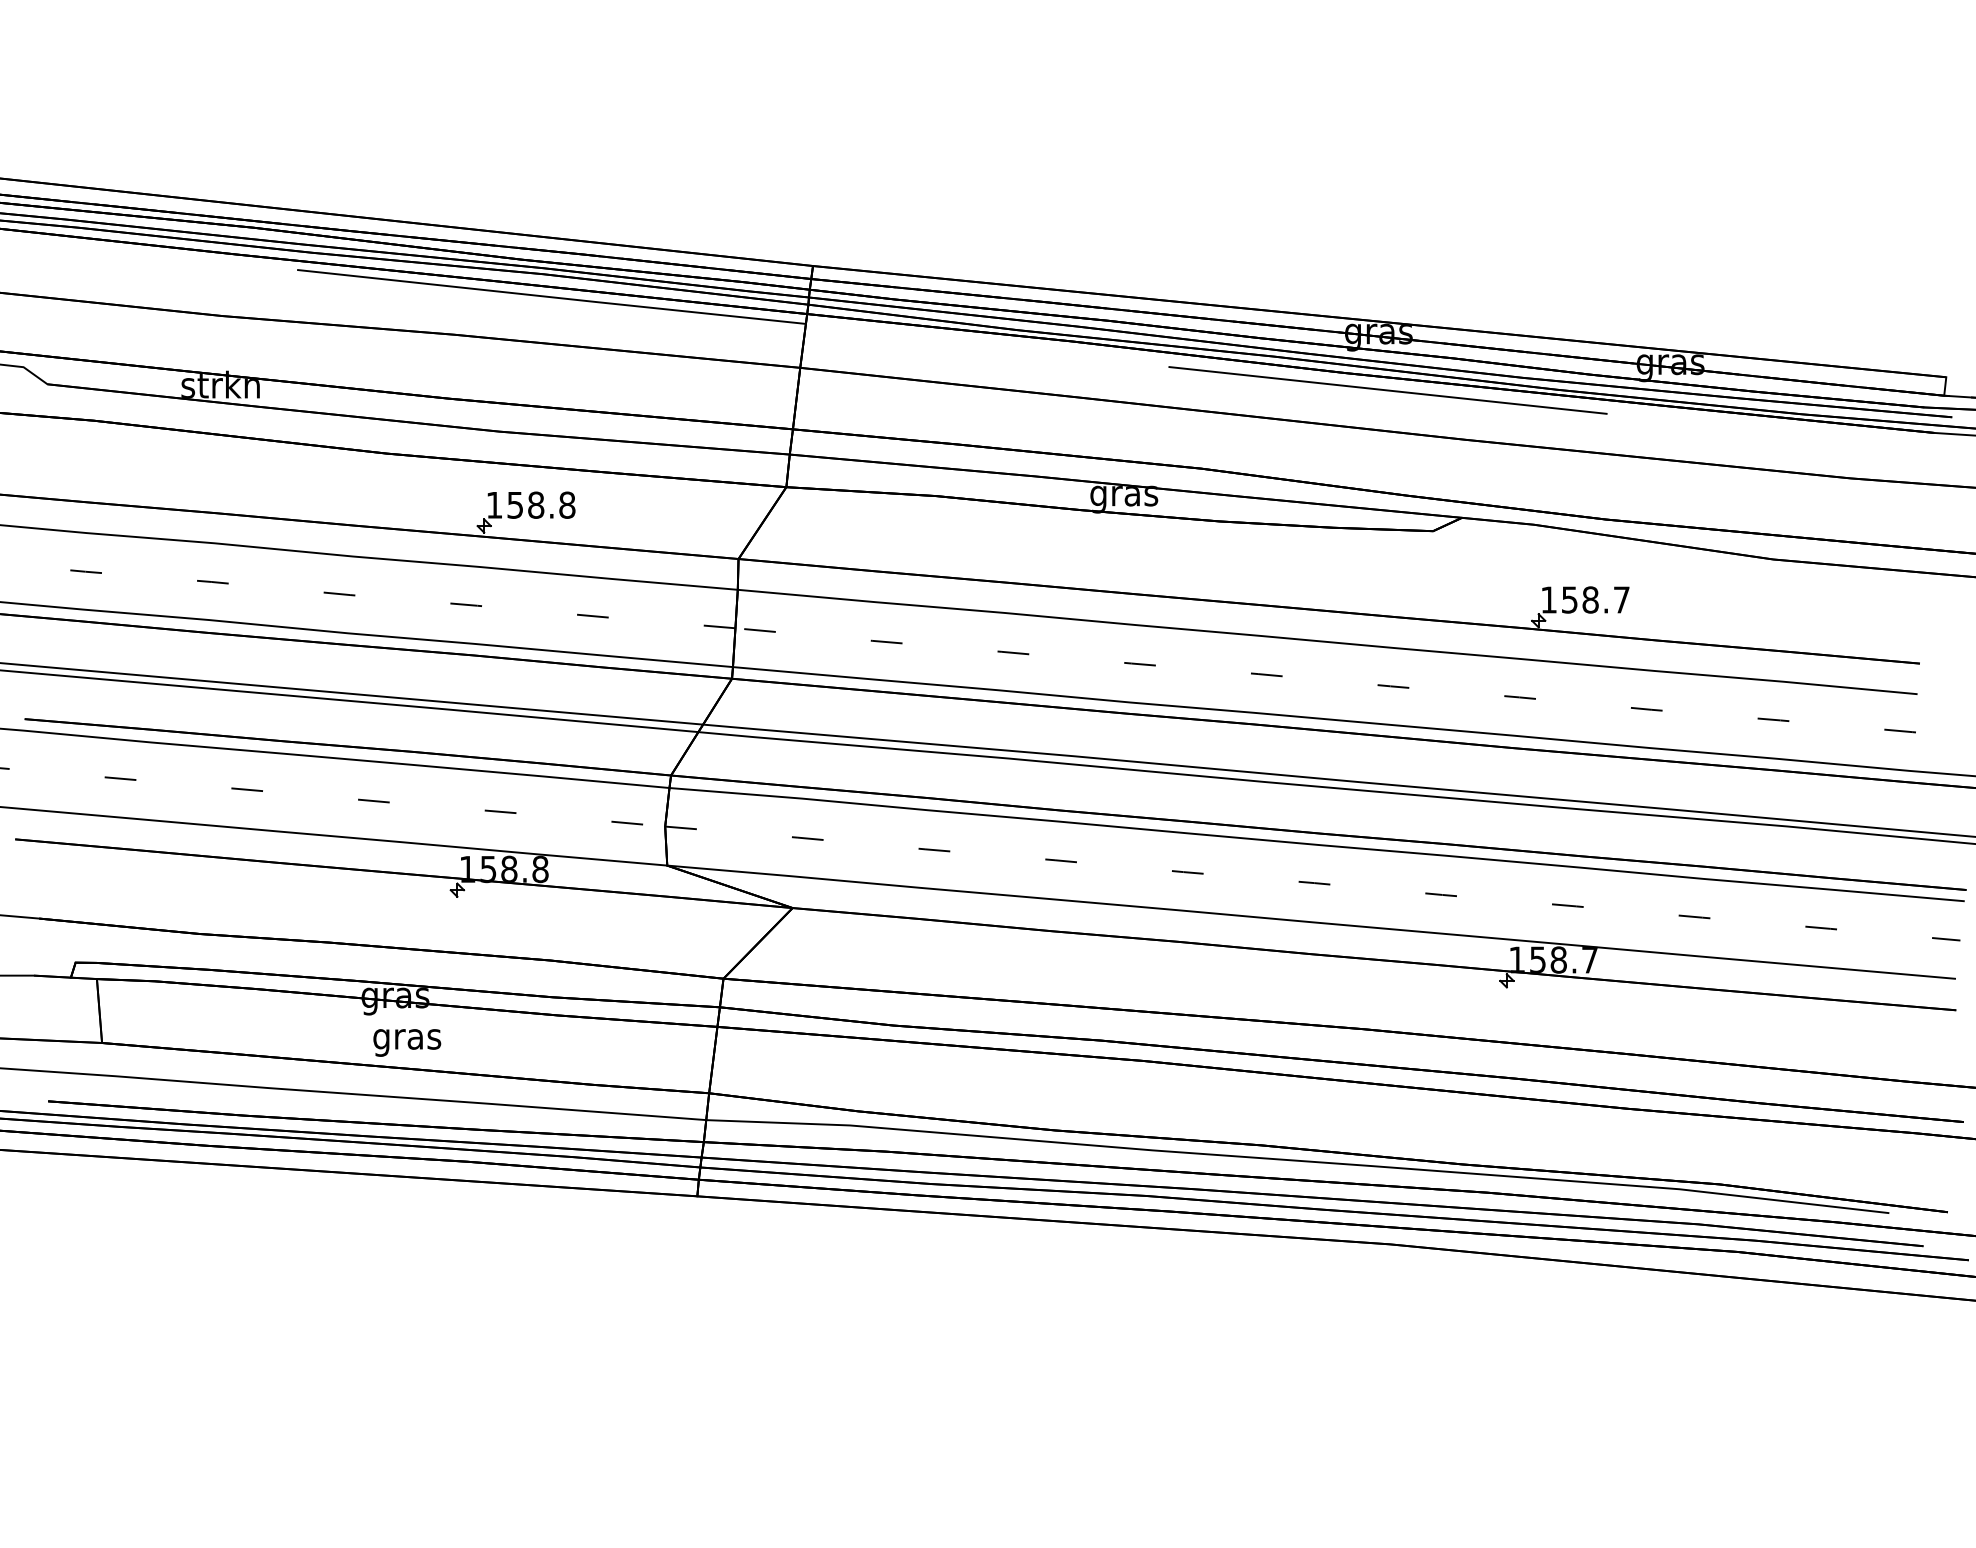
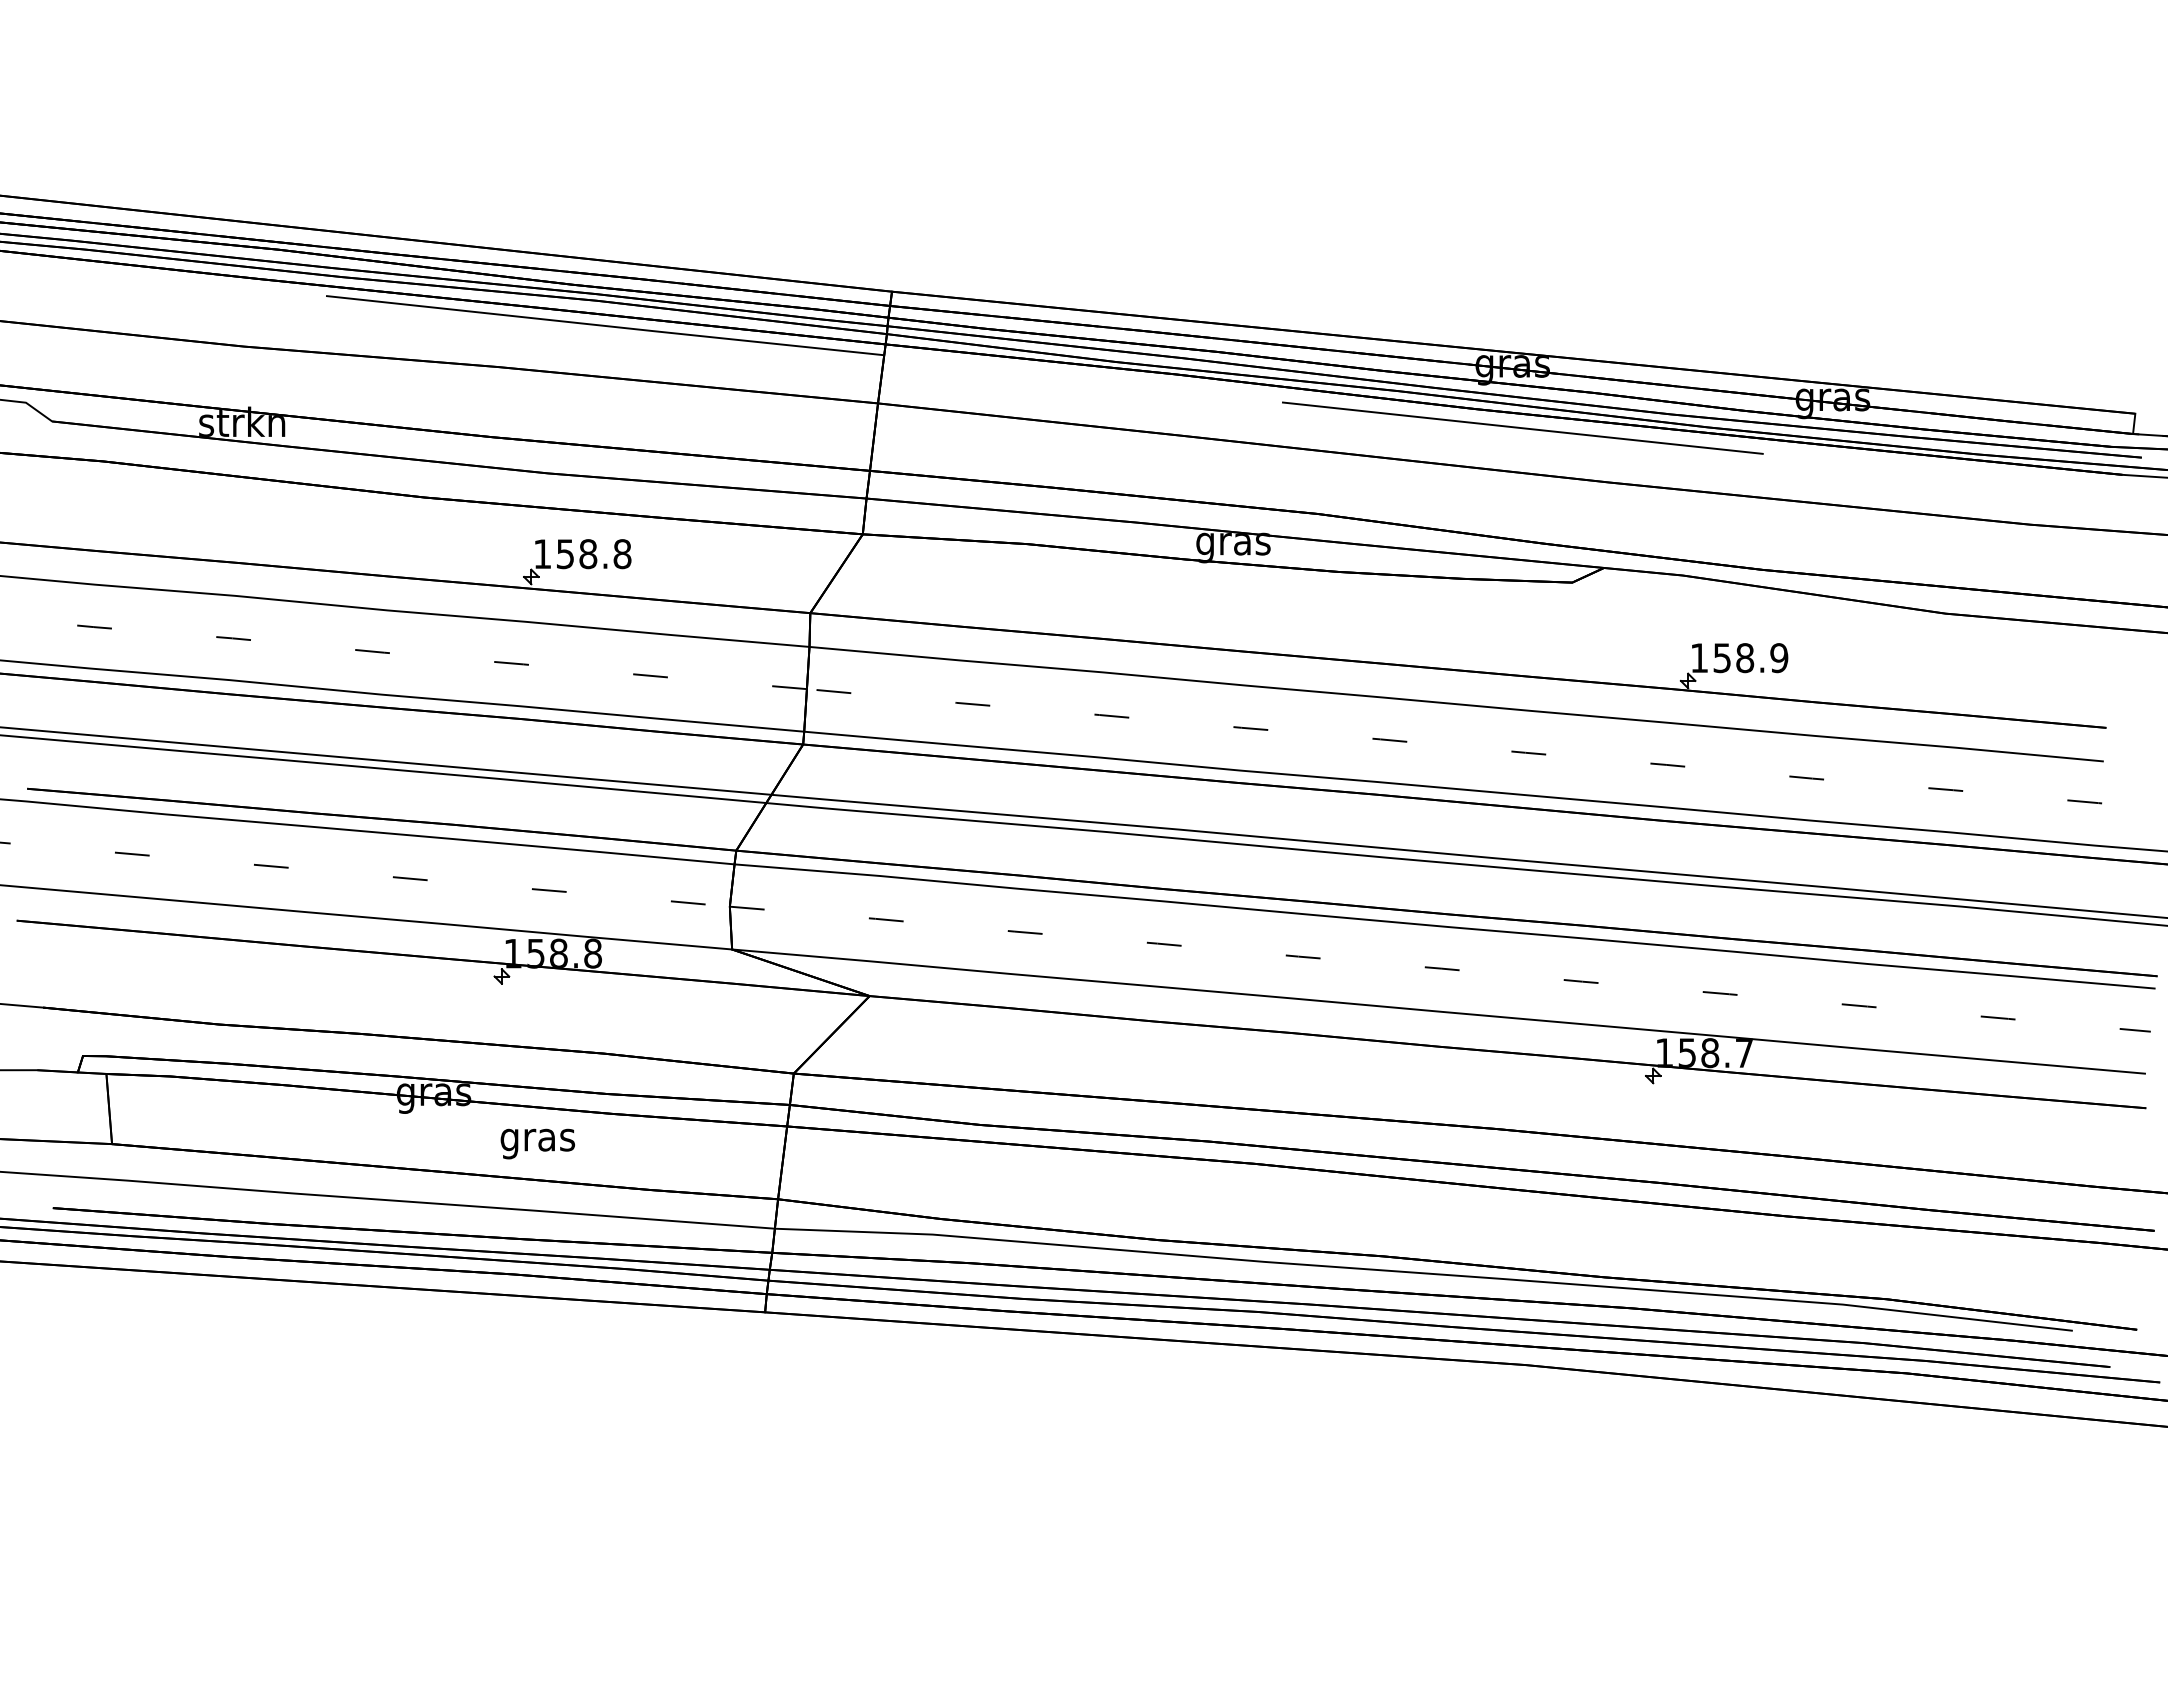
text: (1621, 600) -> (1779, 658), 158.7 -> 158.9
text: (406, 1042) -> (537, 1143), moved

